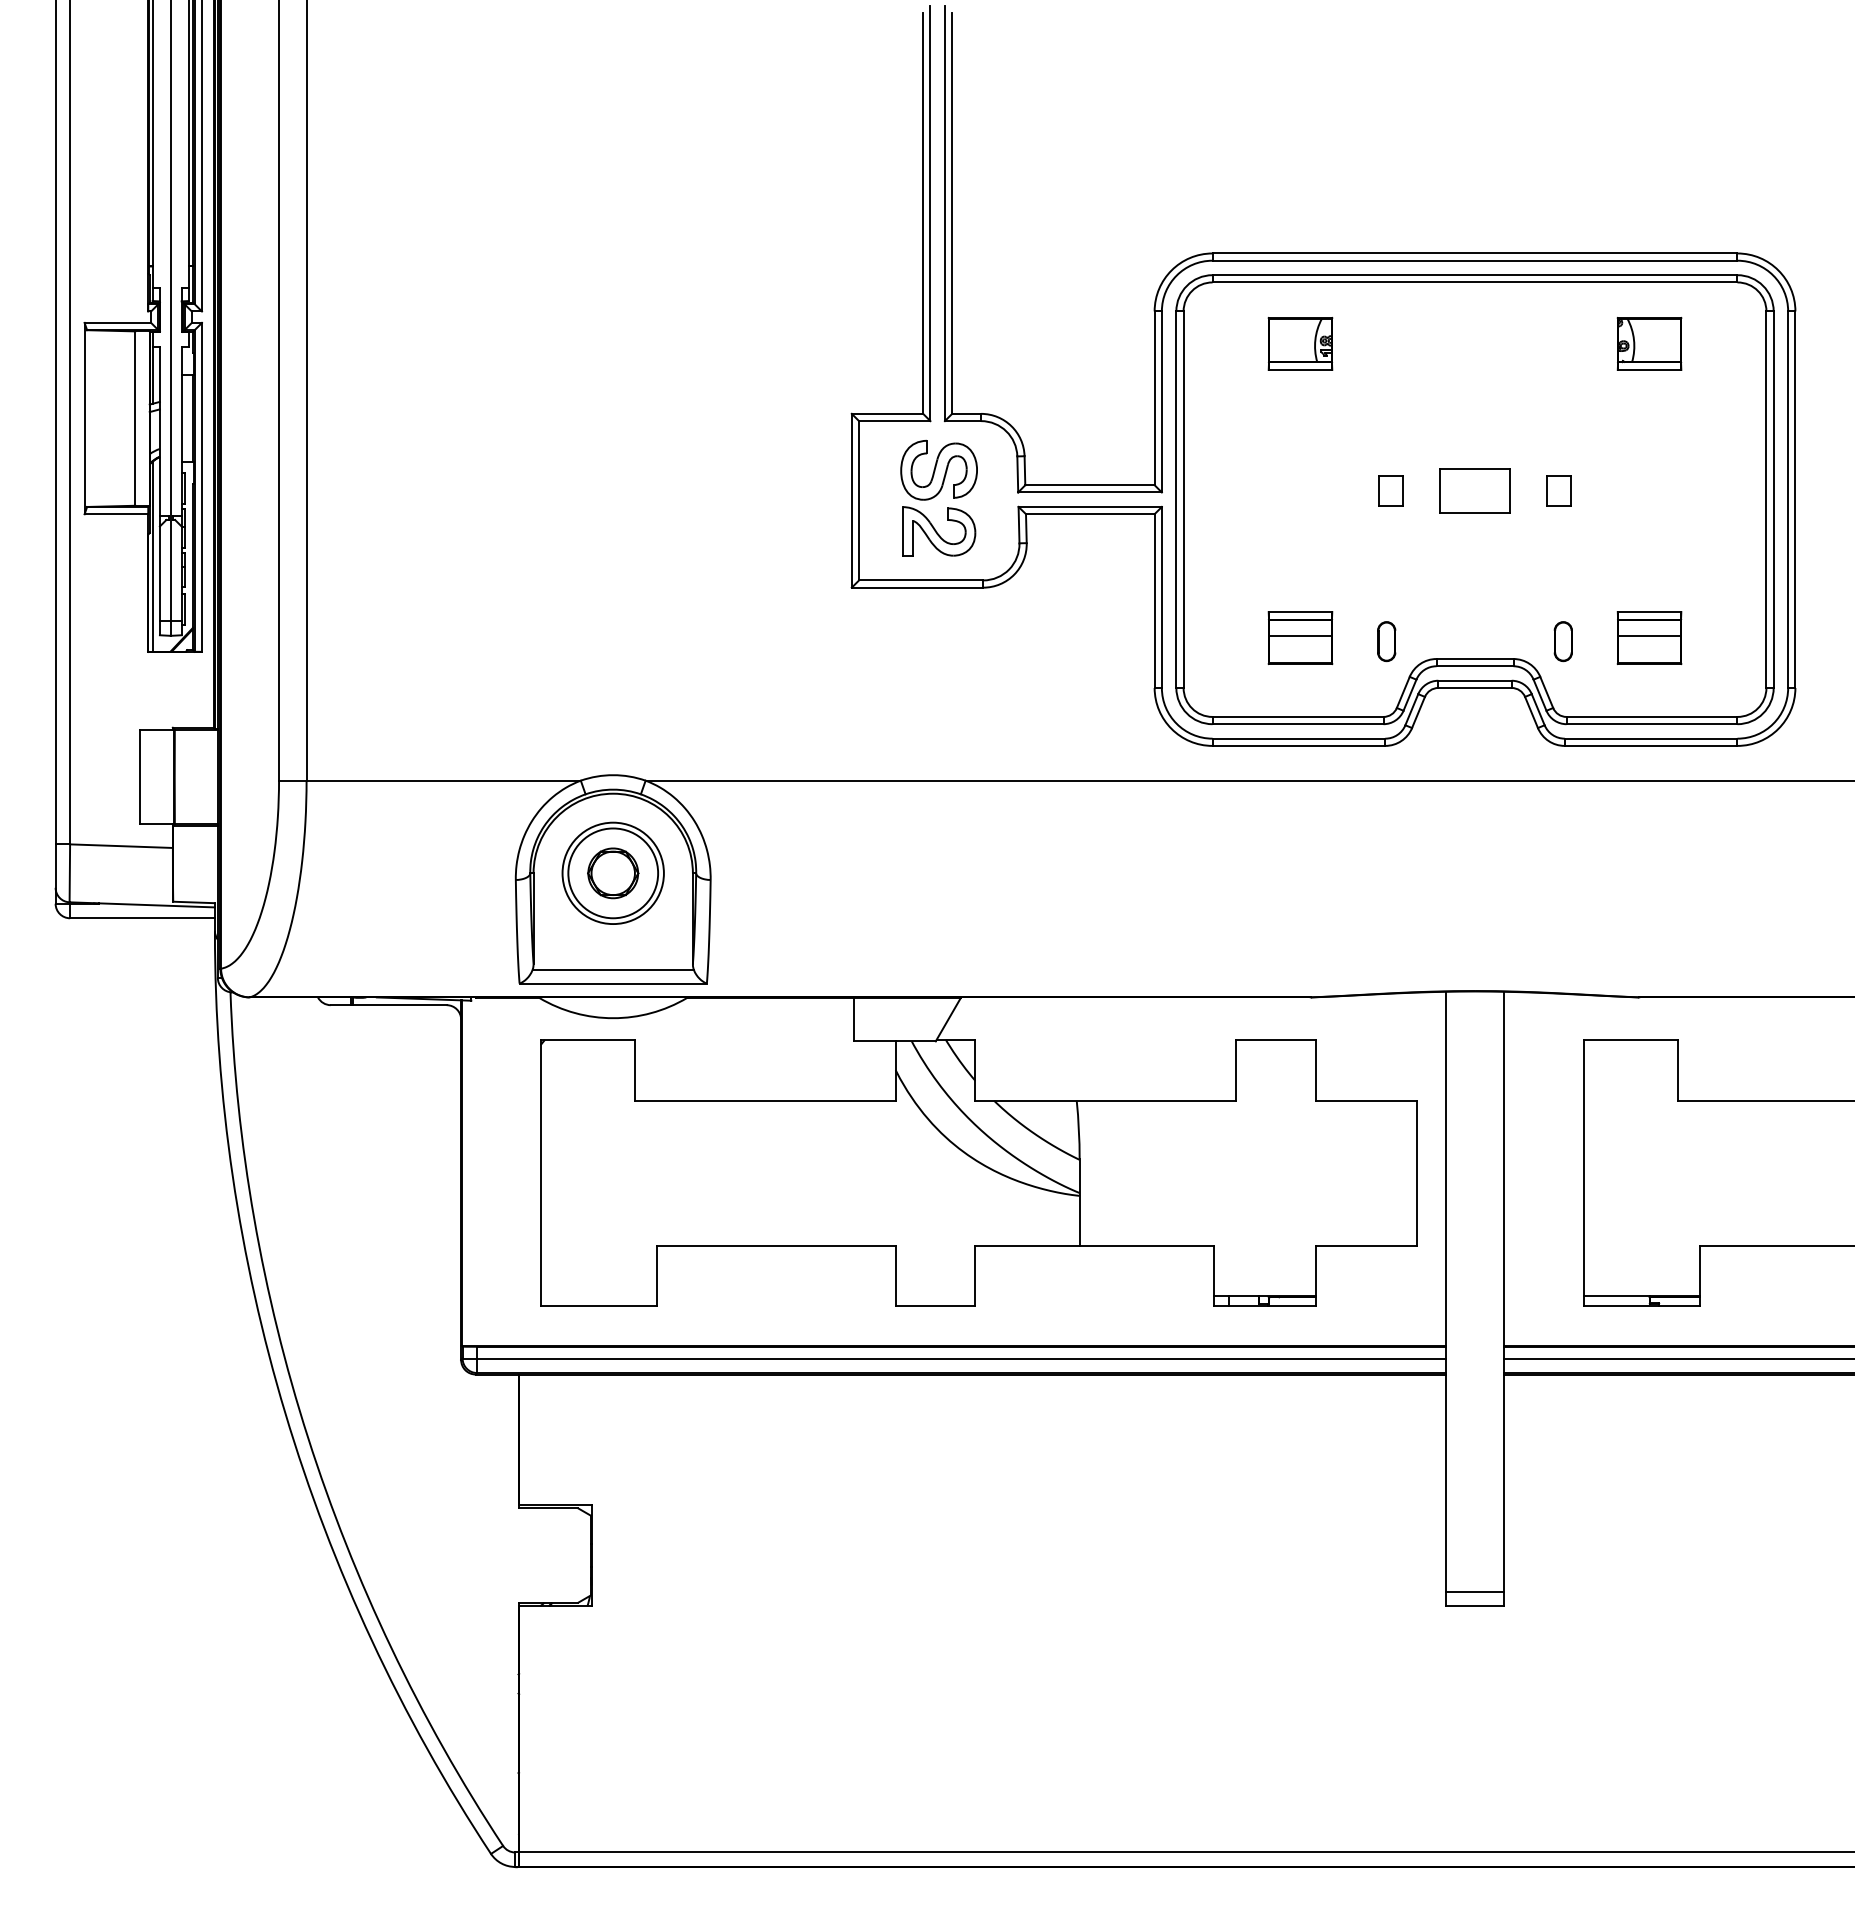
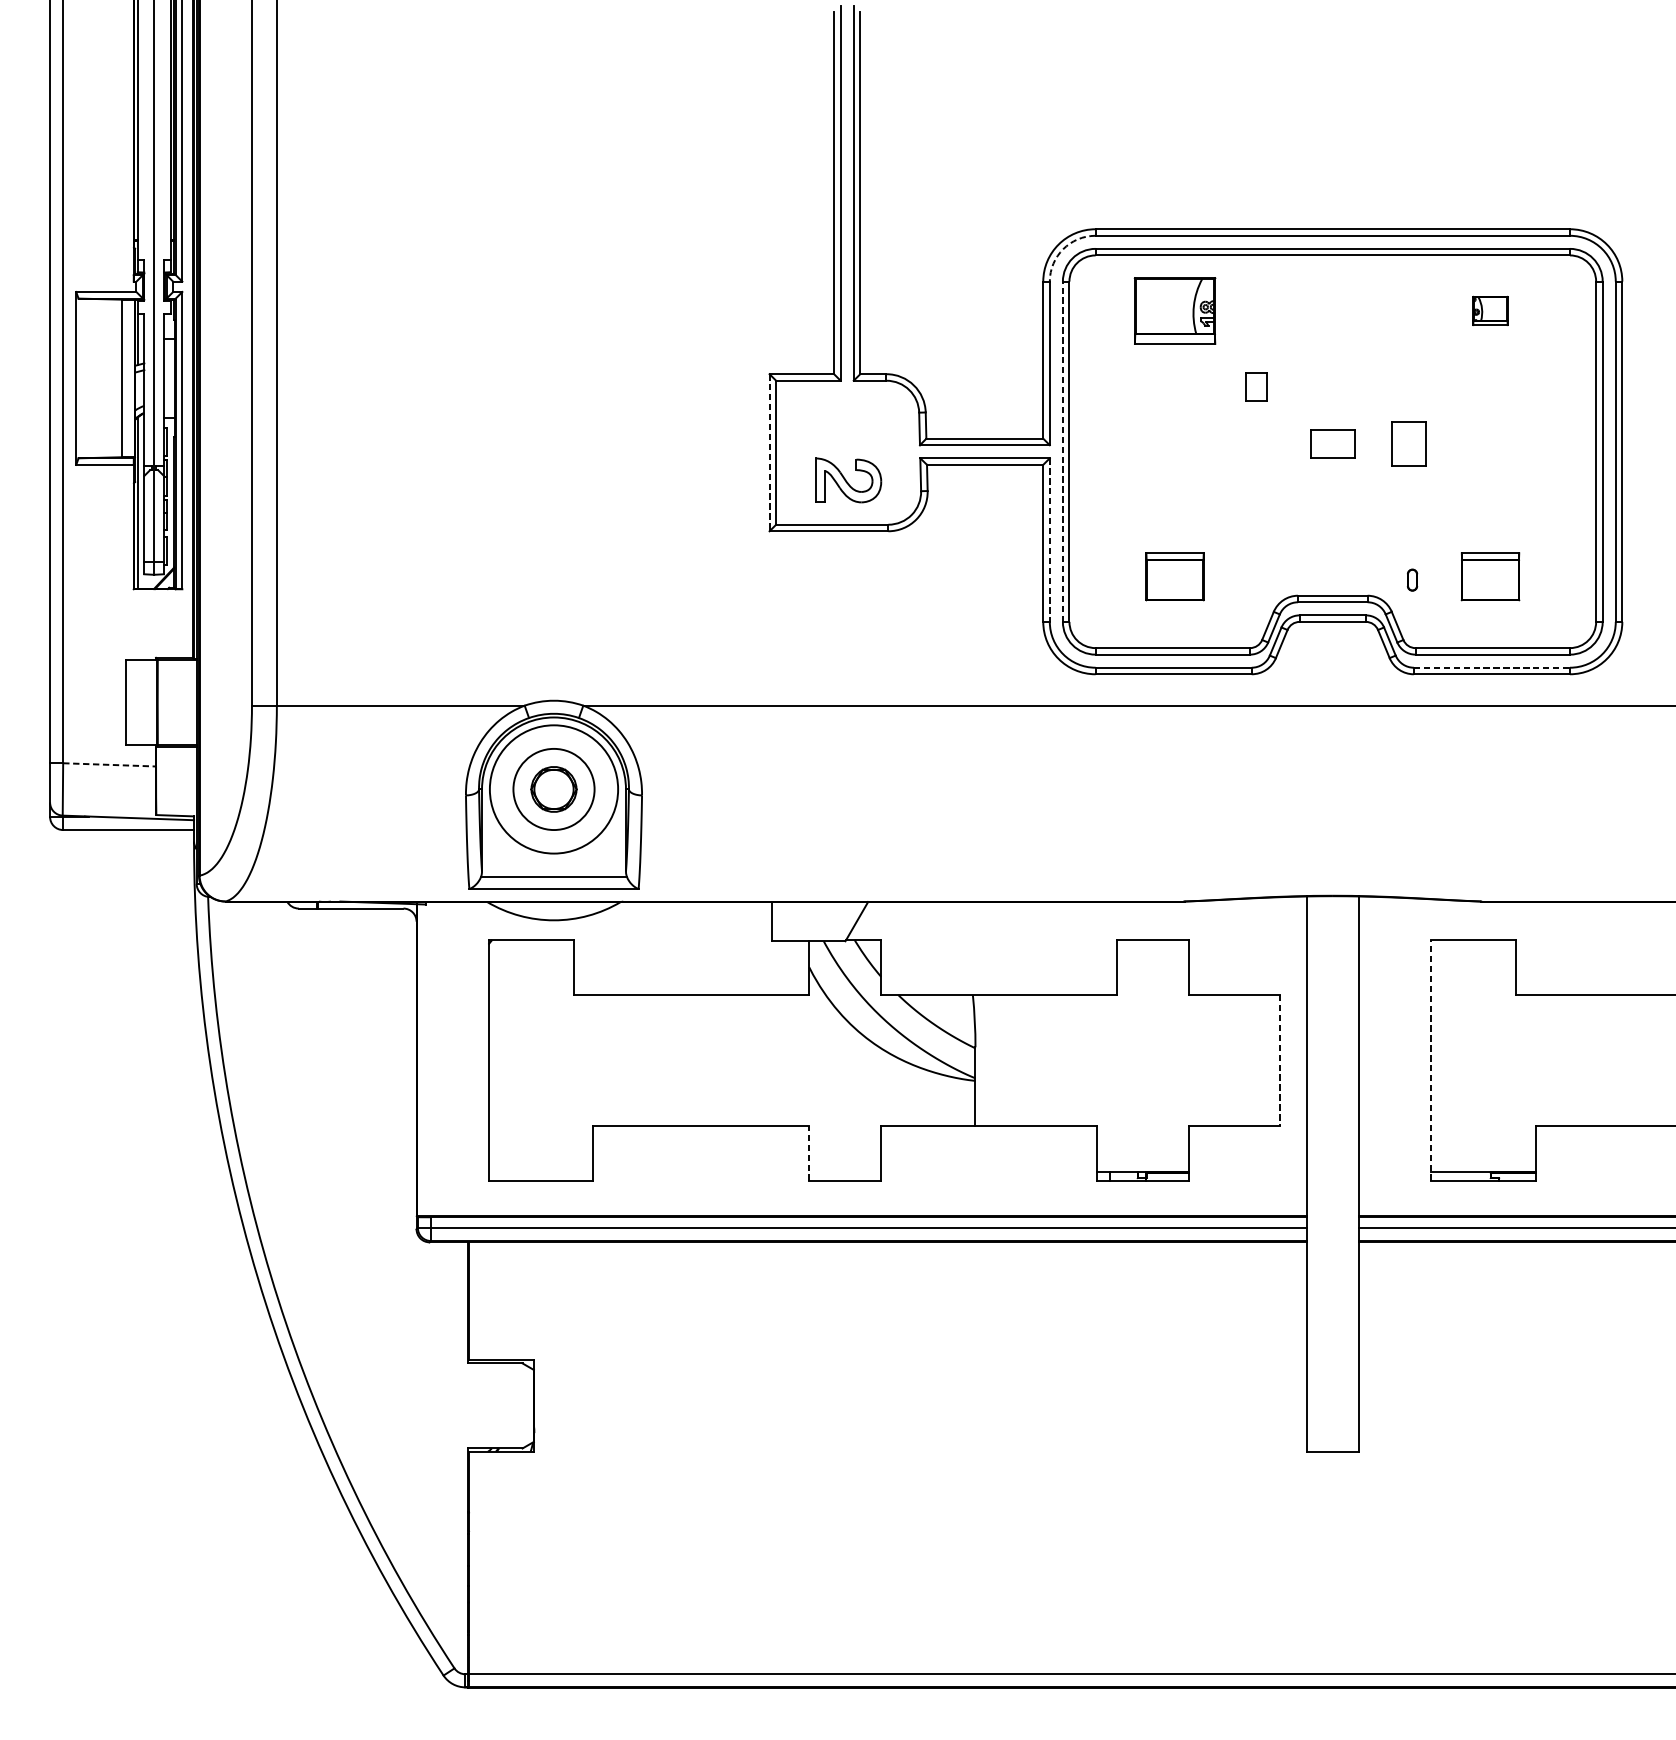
arc: (1176, 275) -> (1063, 249), solid -> dashed
part: (1300, 343) -> (1175, 310), size x1.4
part: (1649, 343) -> (1490, 310), size x0.6
part: (938, 469) -> (847, 424), removed
part: (1390, 490) -> (1256, 386), moved
part: (1474, 490) -> (1332, 443), size x0.7
part: (1558, 490) -> (1408, 443), size x1.6
line: (1176, 499) -> (1063, 451), solid -> dashed
line: (851, 500) -> (769, 452), solid -> dashed
line: (1161, 597) -> (1049, 540), solid -> dashed
line: (1300, 635) -> (1175, 574), removed
line: (1649, 635) -> (1490, 574), removed
part: (1386, 641) -> (1252, 579), removed
part: (1562, 641) -> (1411, 579), size x0.6
line: (1651, 738) -> (1492, 667), solid -> dashed
line: (122, 846) -> (110, 765), solid -> dashed
circle: (612, 873) -> (553, 789), size x1.4
line: (1583, 1172) -> (1430, 1059), solid -> dashed
line: (1417, 1173) -> (1280, 1060), solid -> dashed
line: (895, 1275) -> (809, 1152), solid -> dashed
line: (1474, 1591) -> (1332, 1438), removed

